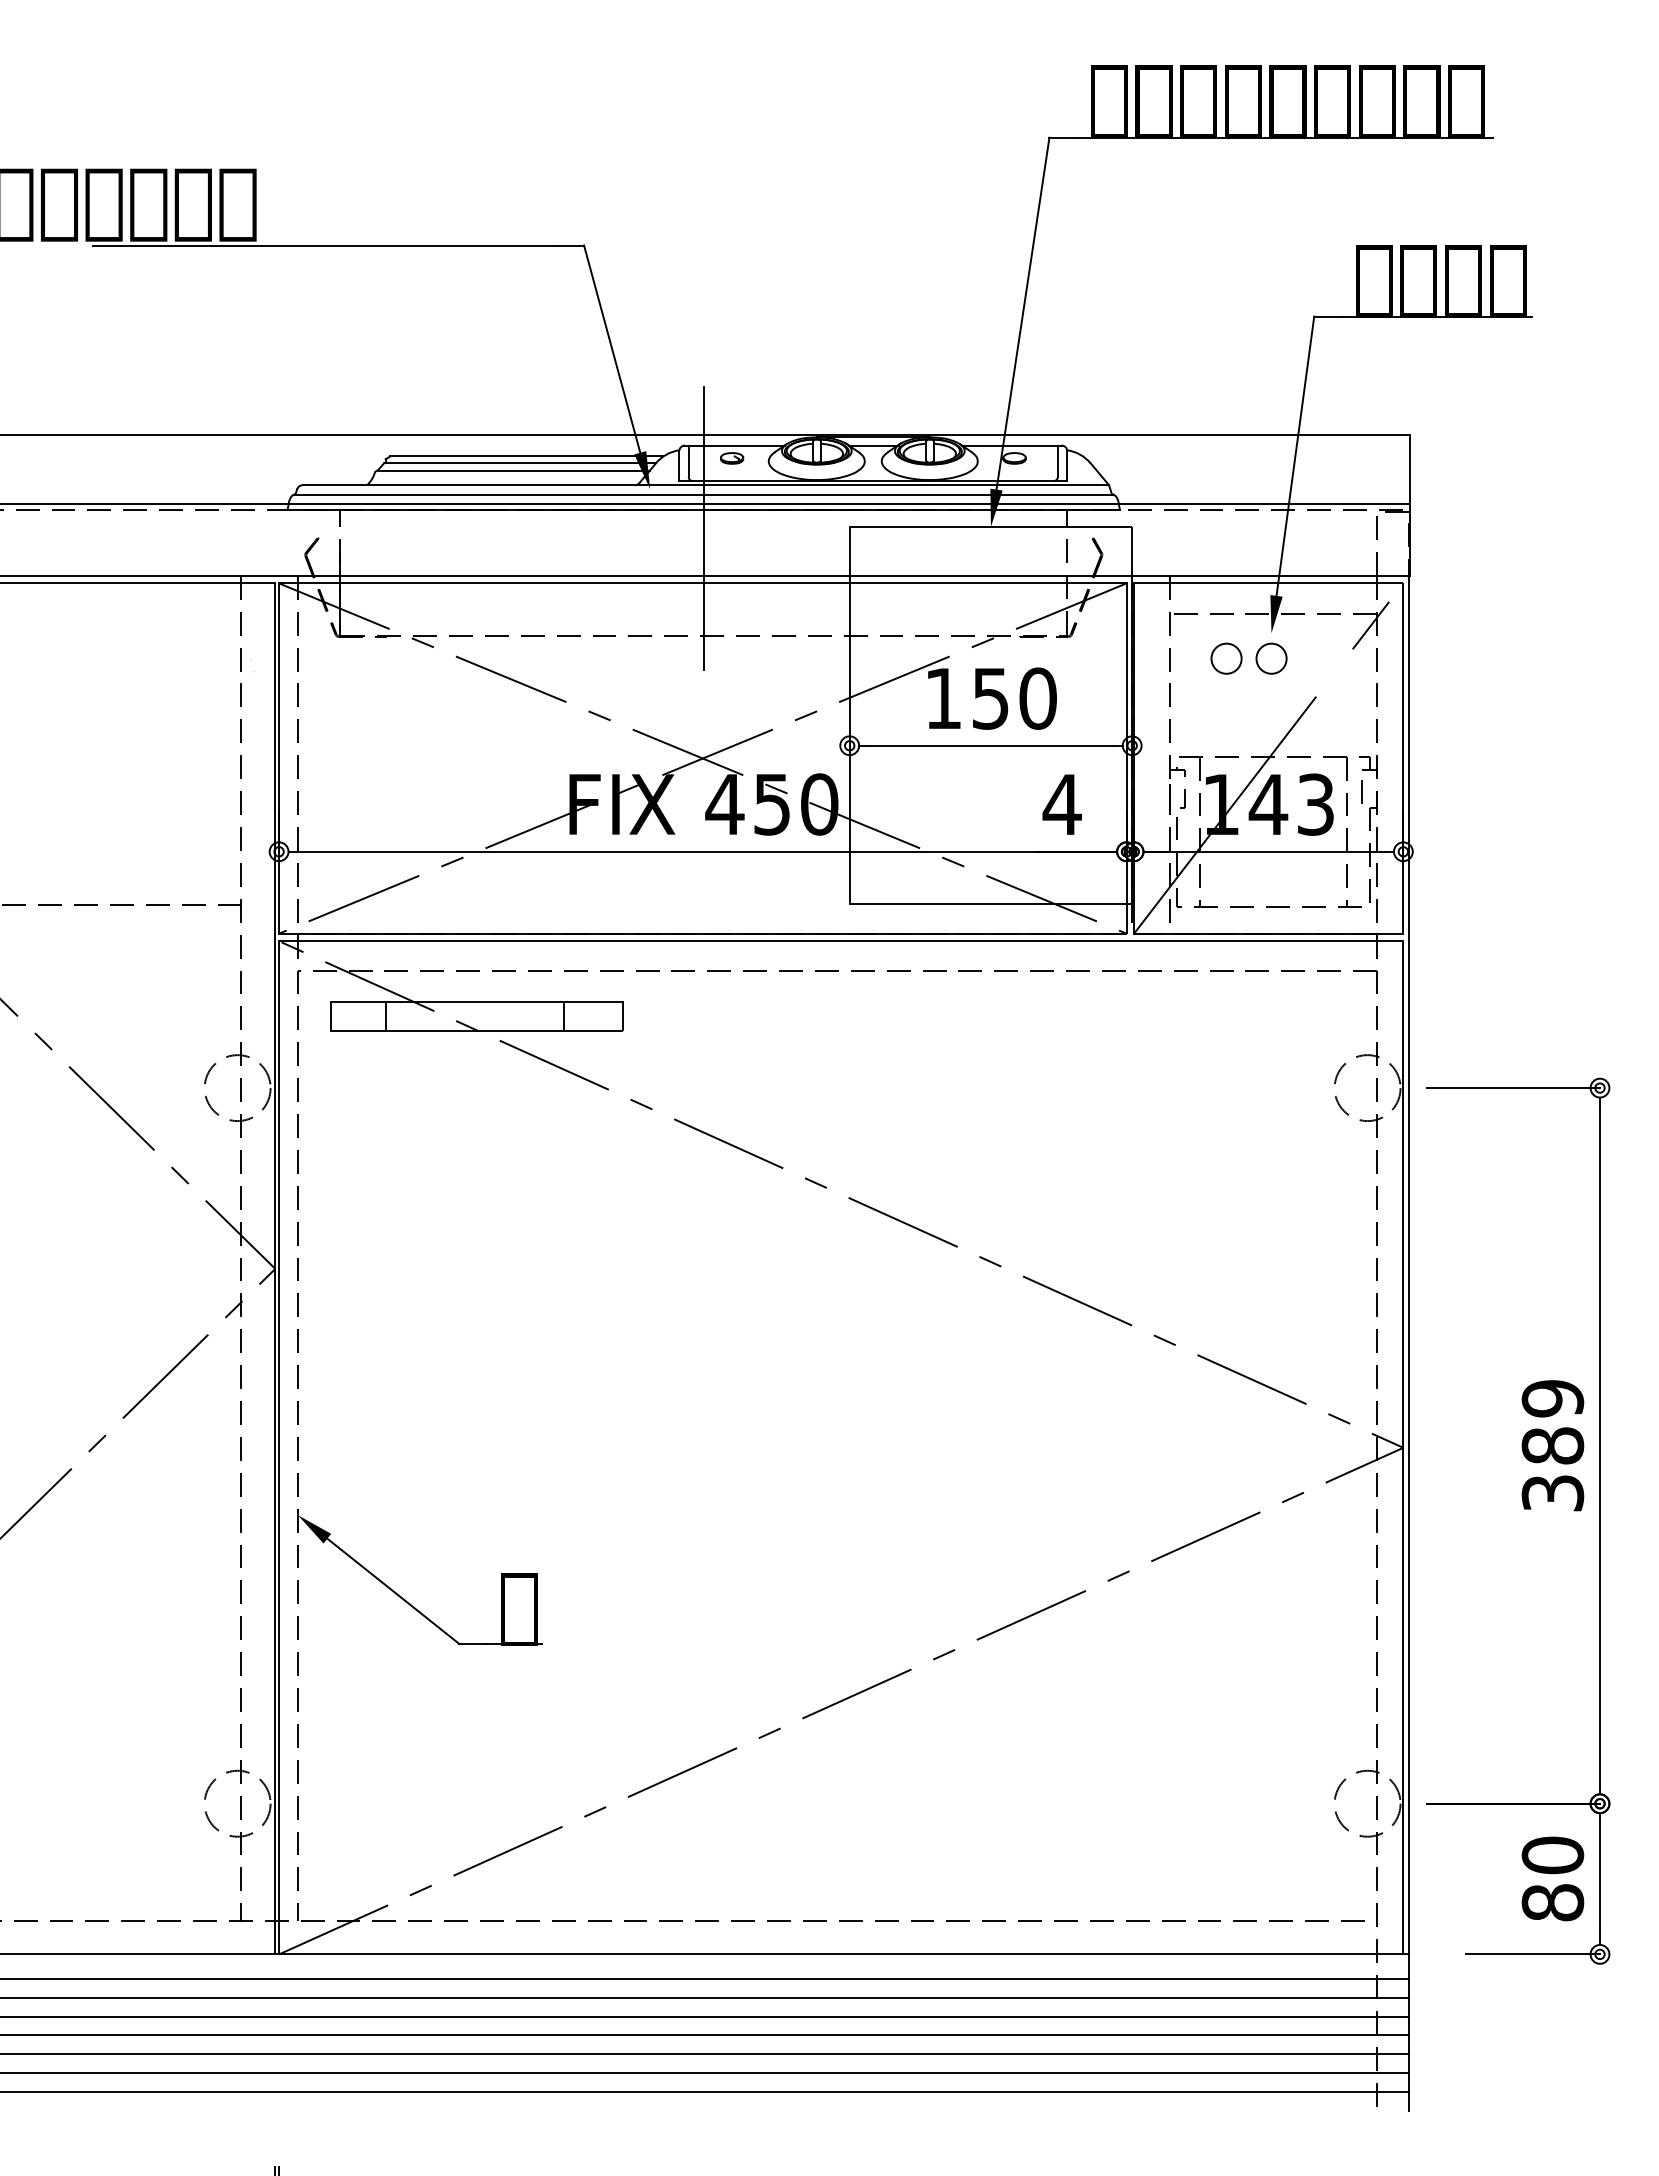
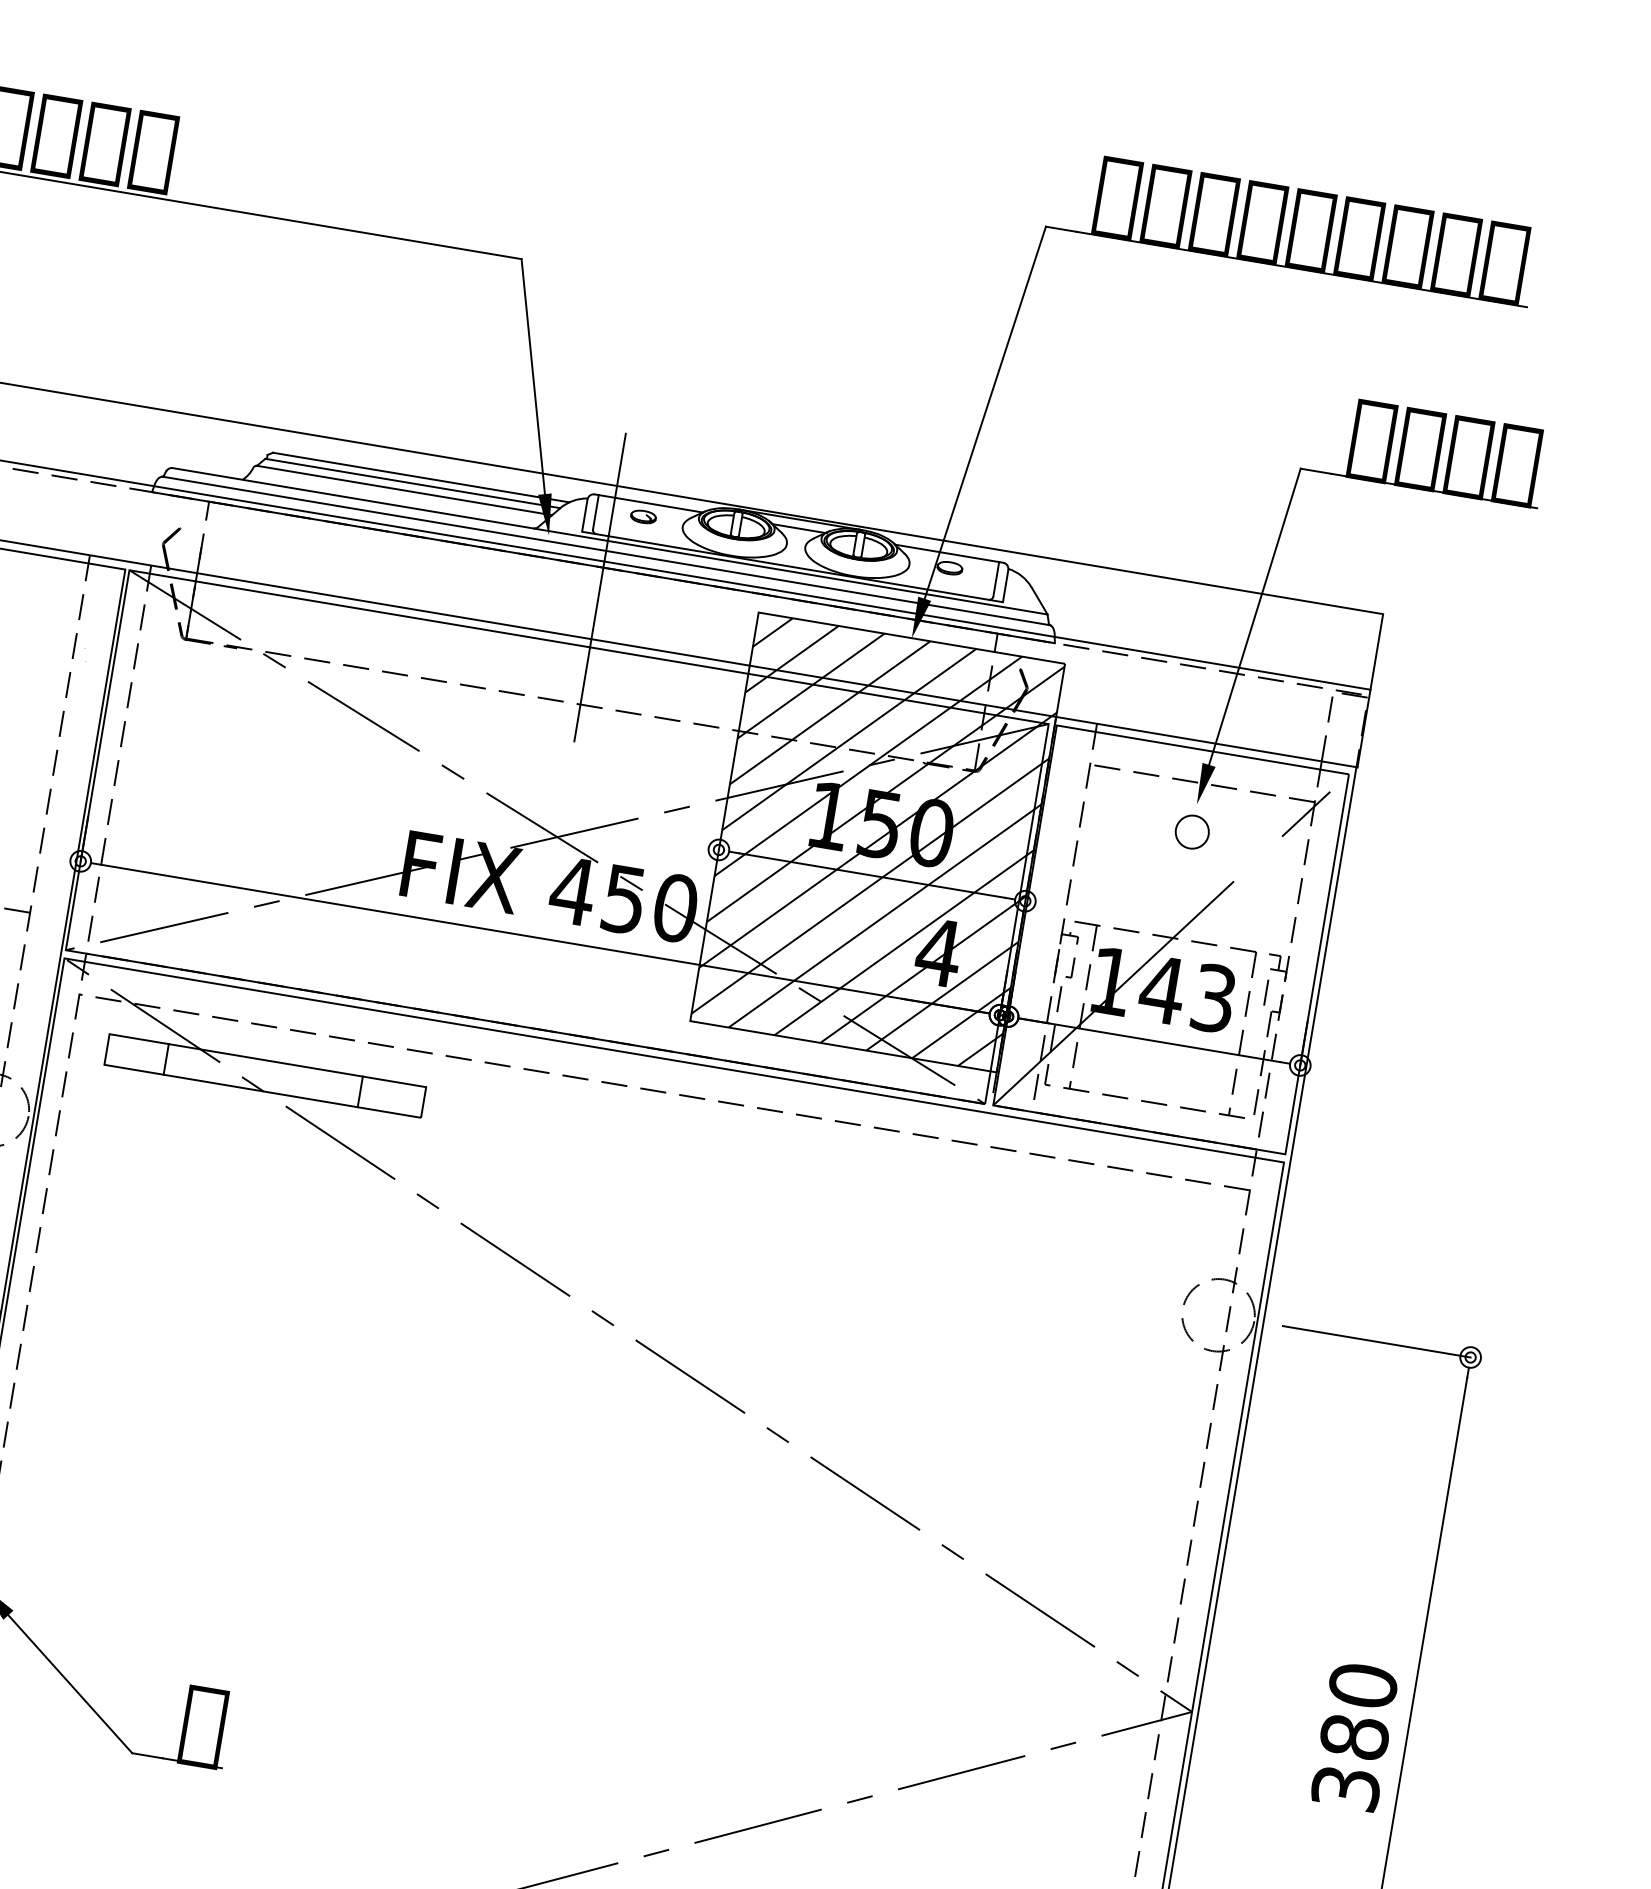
circle: (1226, 658) -> (1143, 823), removed
hatch: (990, 714) -> (877, 841), added
text: (1552, 1398) -> (1362, 1685), 389 -> 380

